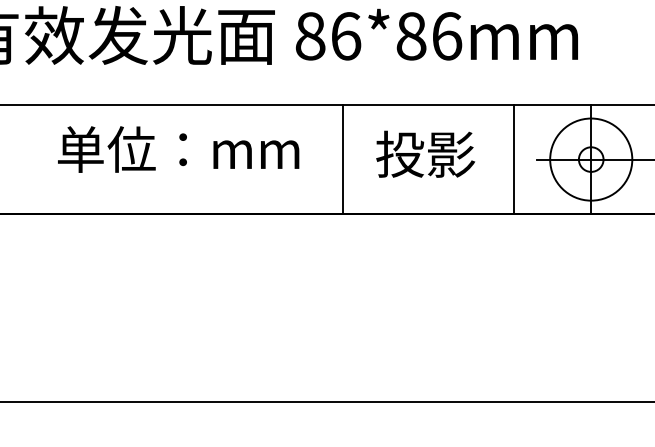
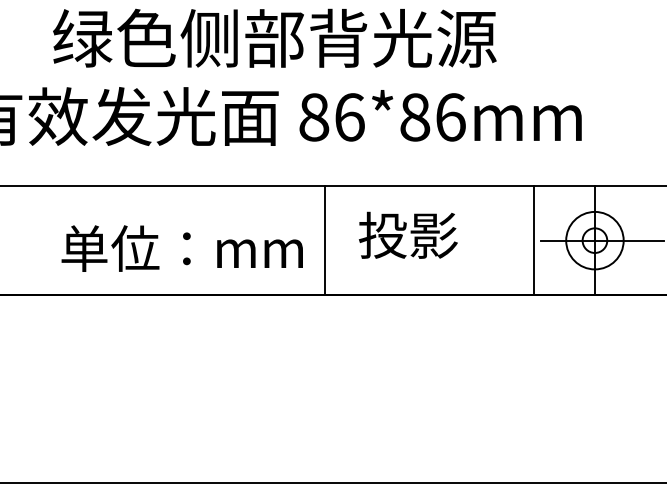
text: (177, 149) -> (181, 248), moved
text: (425, 153) -> (408, 234), moved
line: (342, 159) -> (324, 240), moved
line: (514, 159) -> (534, 240), moved
circle: (590, 159) -> (594, 240), size x0.7

